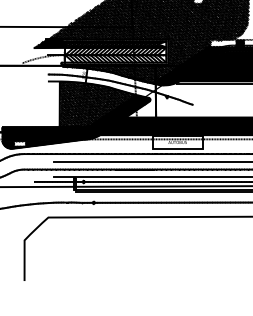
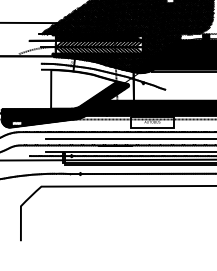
hatch: (49, 43) -> (42, 37), removed
hatch: (96, 104) -> (82, 89), removed

